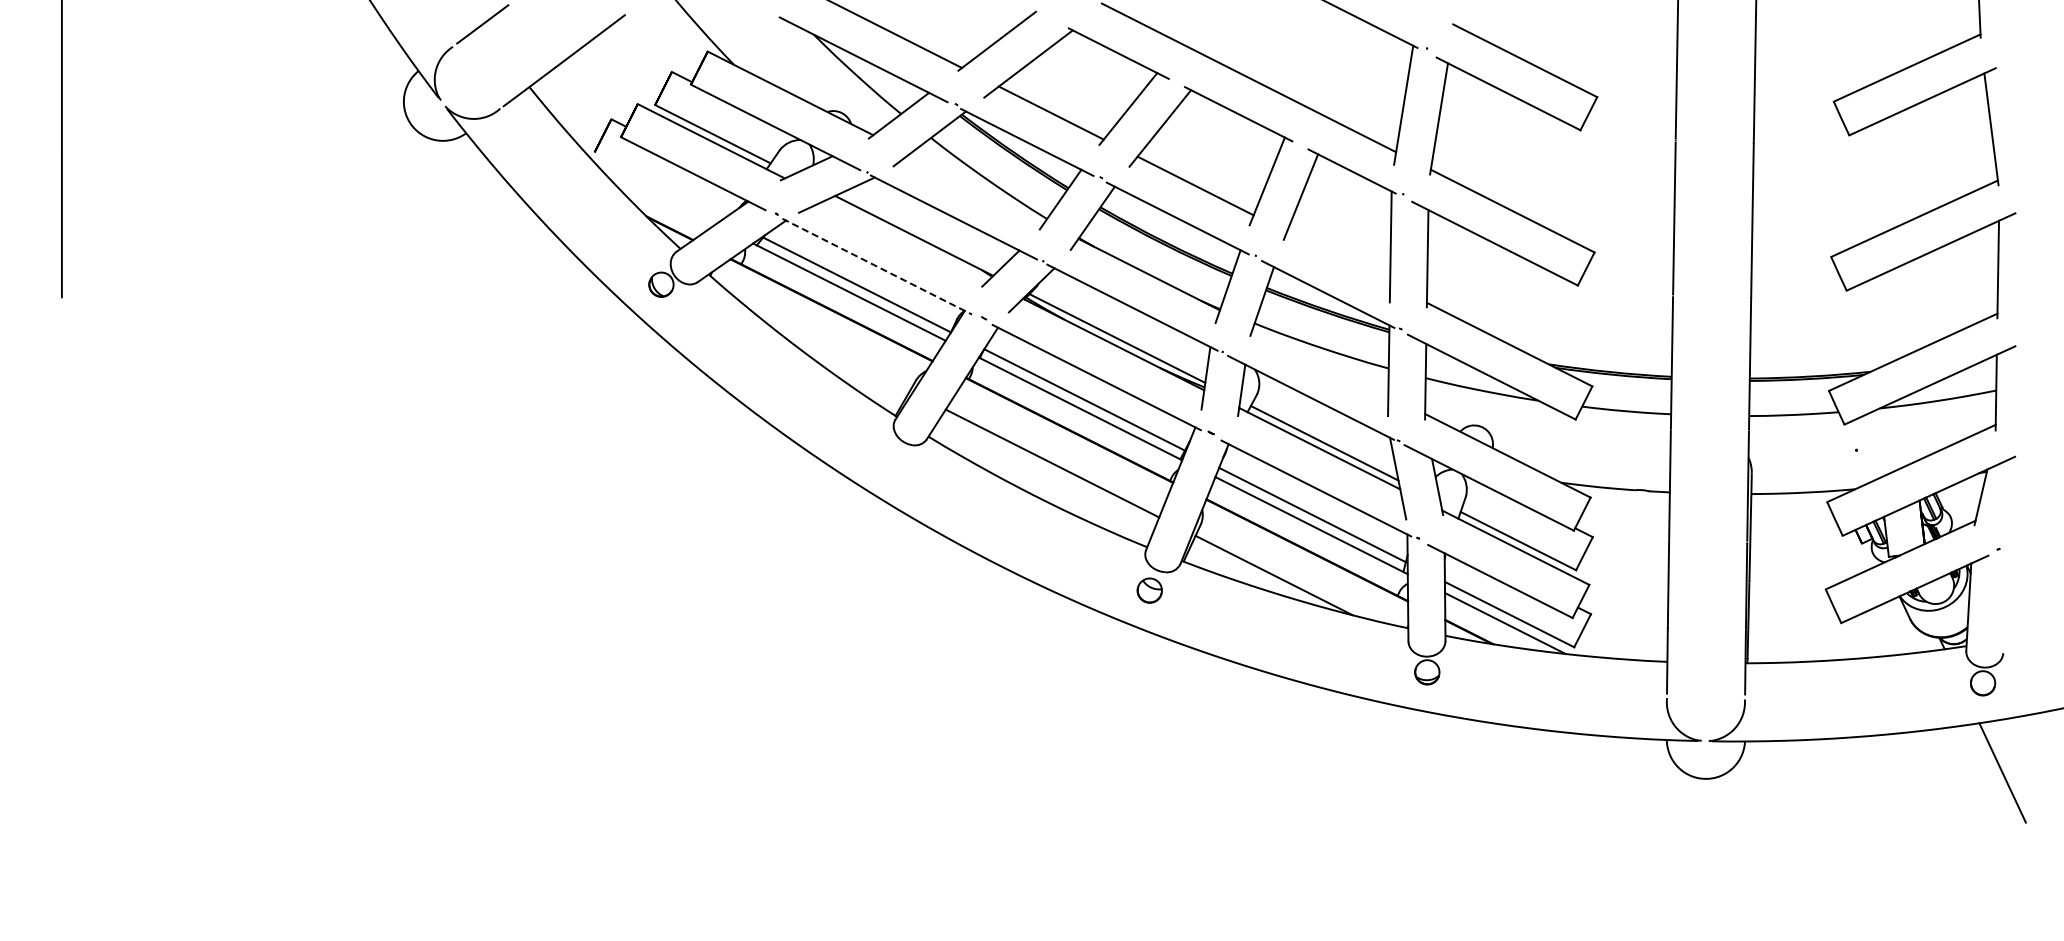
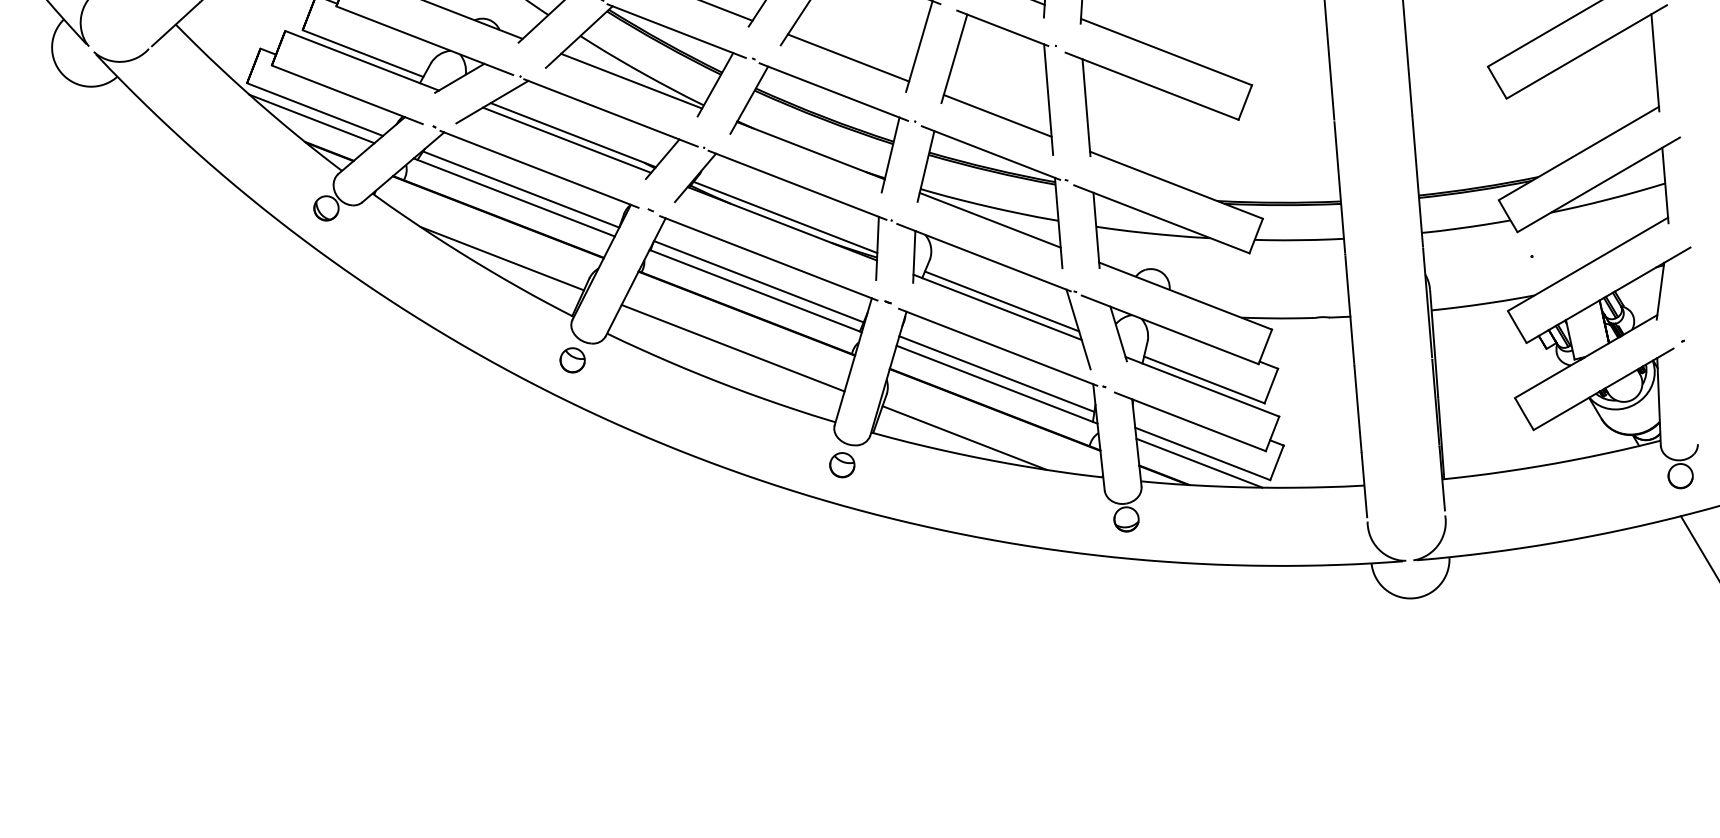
line: (659, 185) -> (314, 109), added
line: (977, 187) -> (631, 80), added
line: (655, 194) -> (311, 119), added
line: (907, 240) -> (567, 140), added
line: (1338, 258) -> (997, 116), added
line: (877, 266) -> (539, 169), dashed -> solid
line: (831, 351) -> (502, 258), added
line: (1320, 361) -> (989, 220), added
part: (891, 460) -> (572, 360), added

